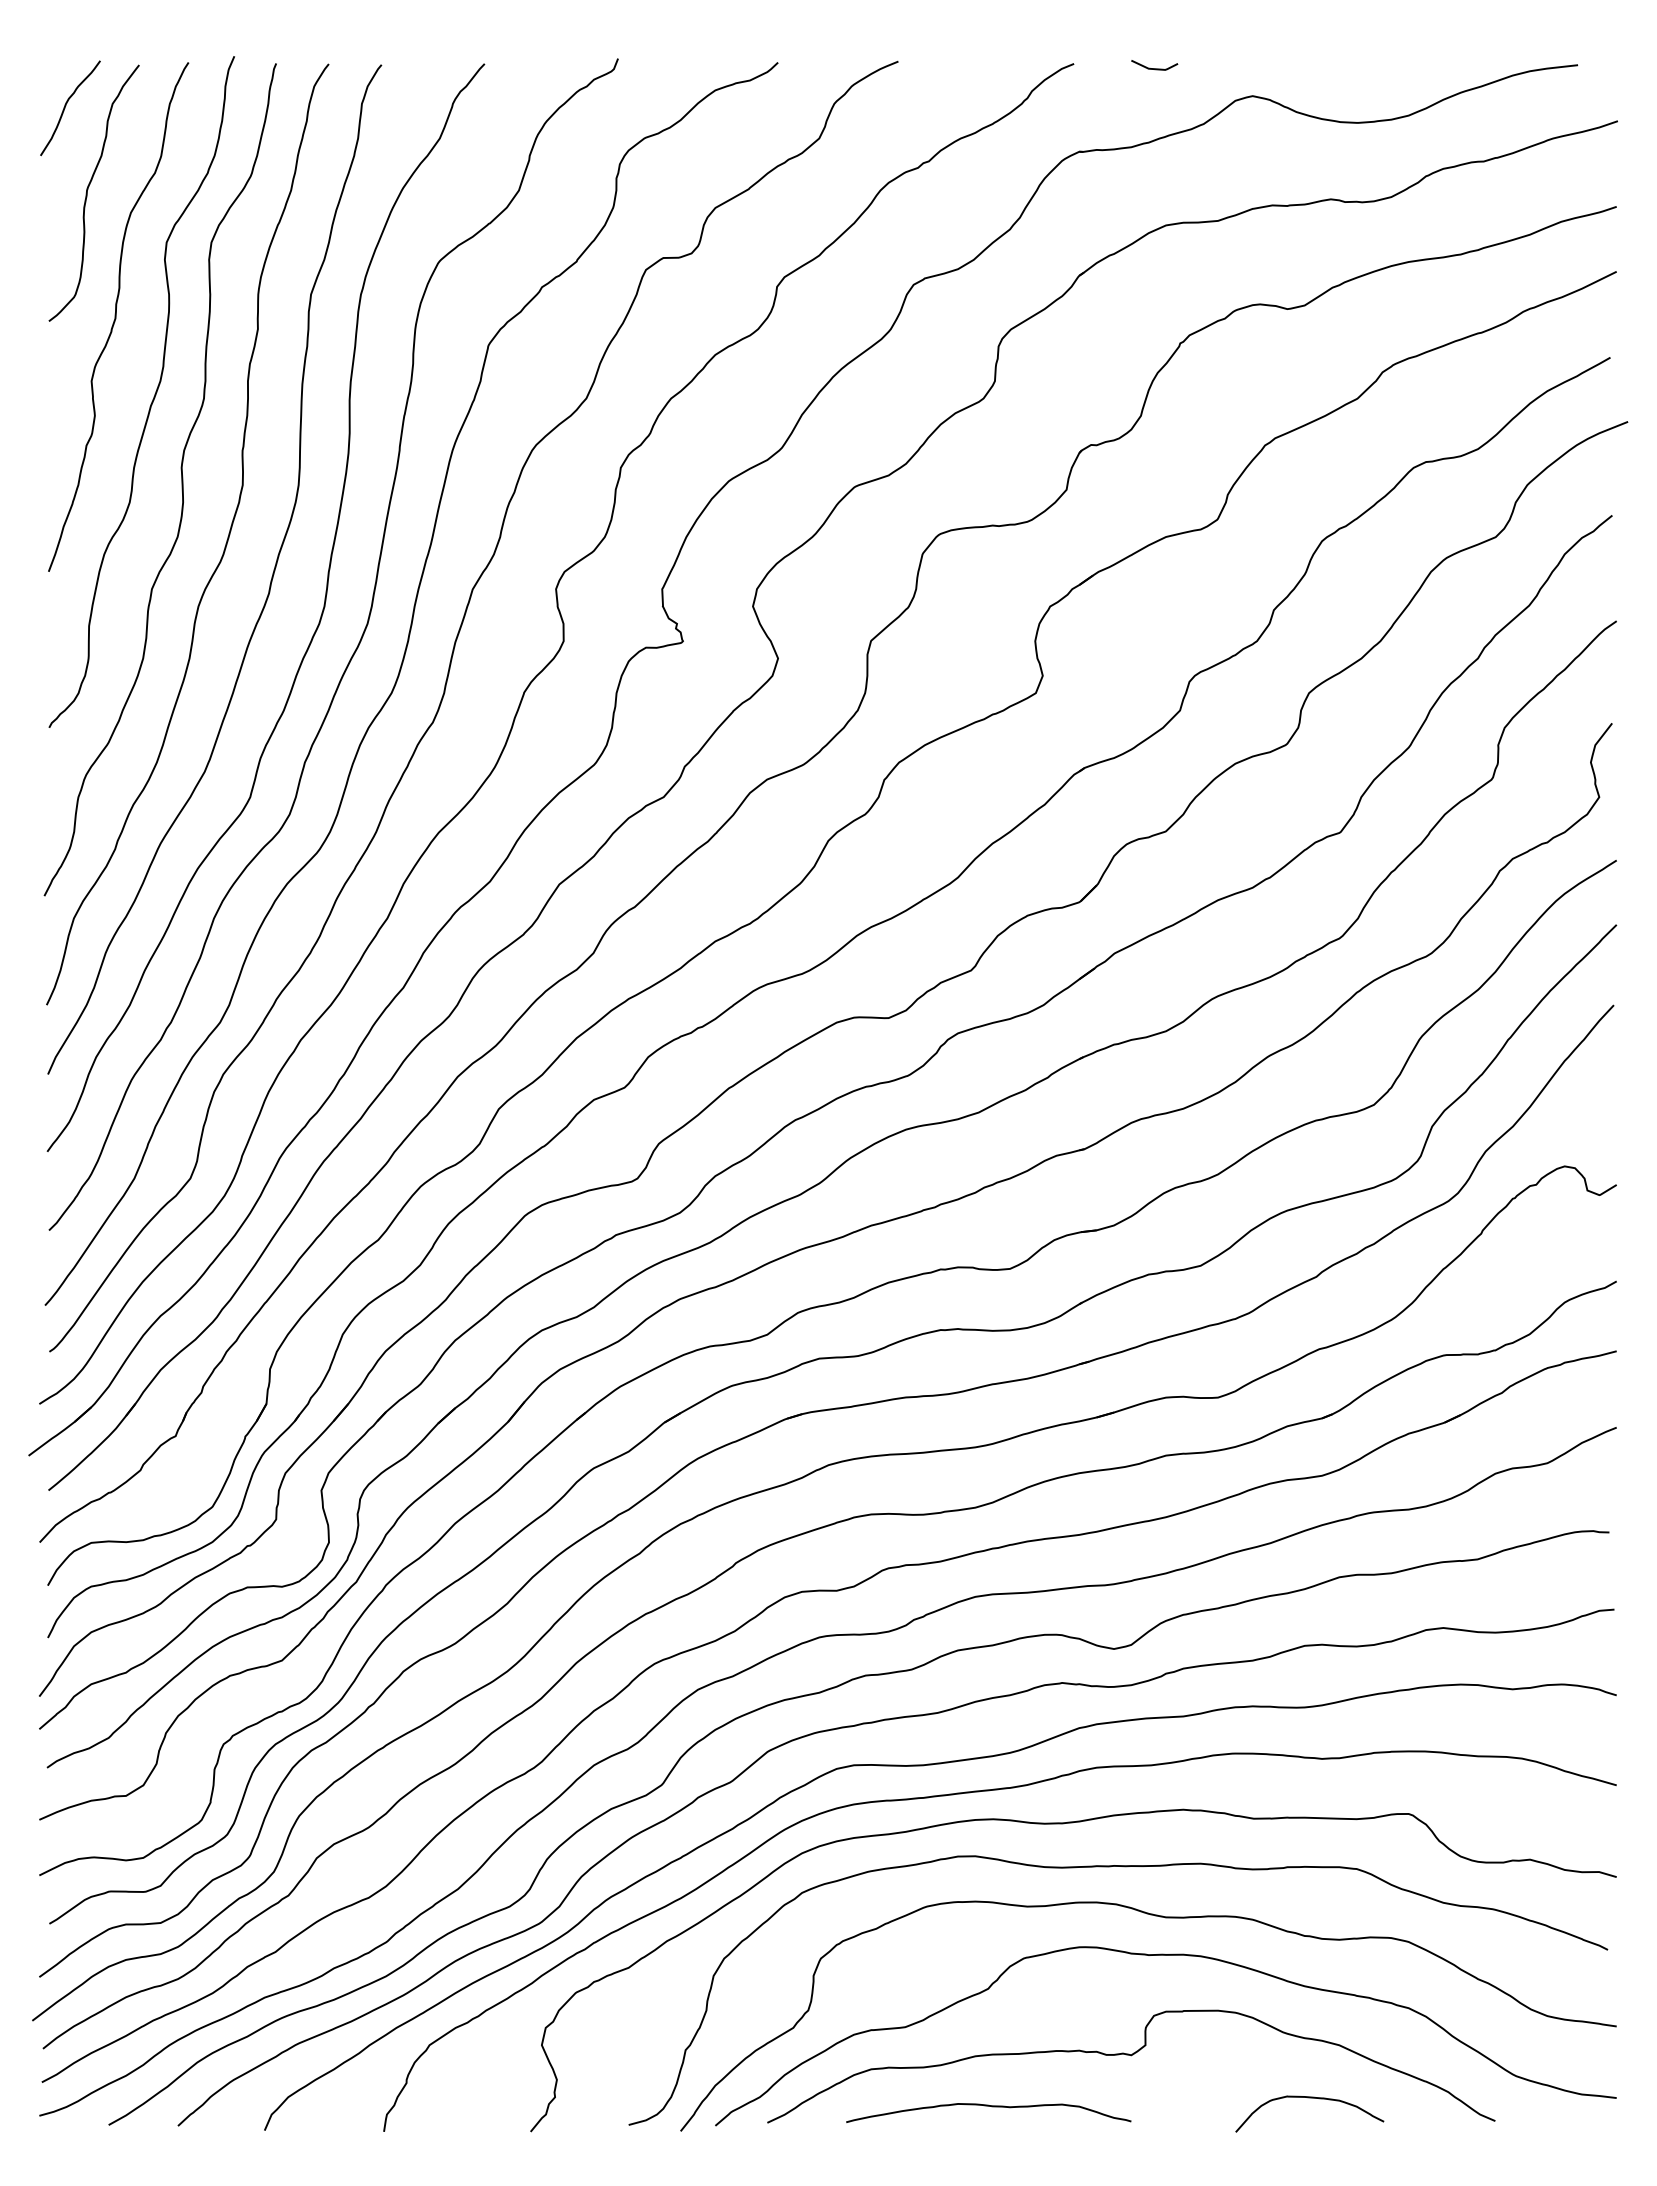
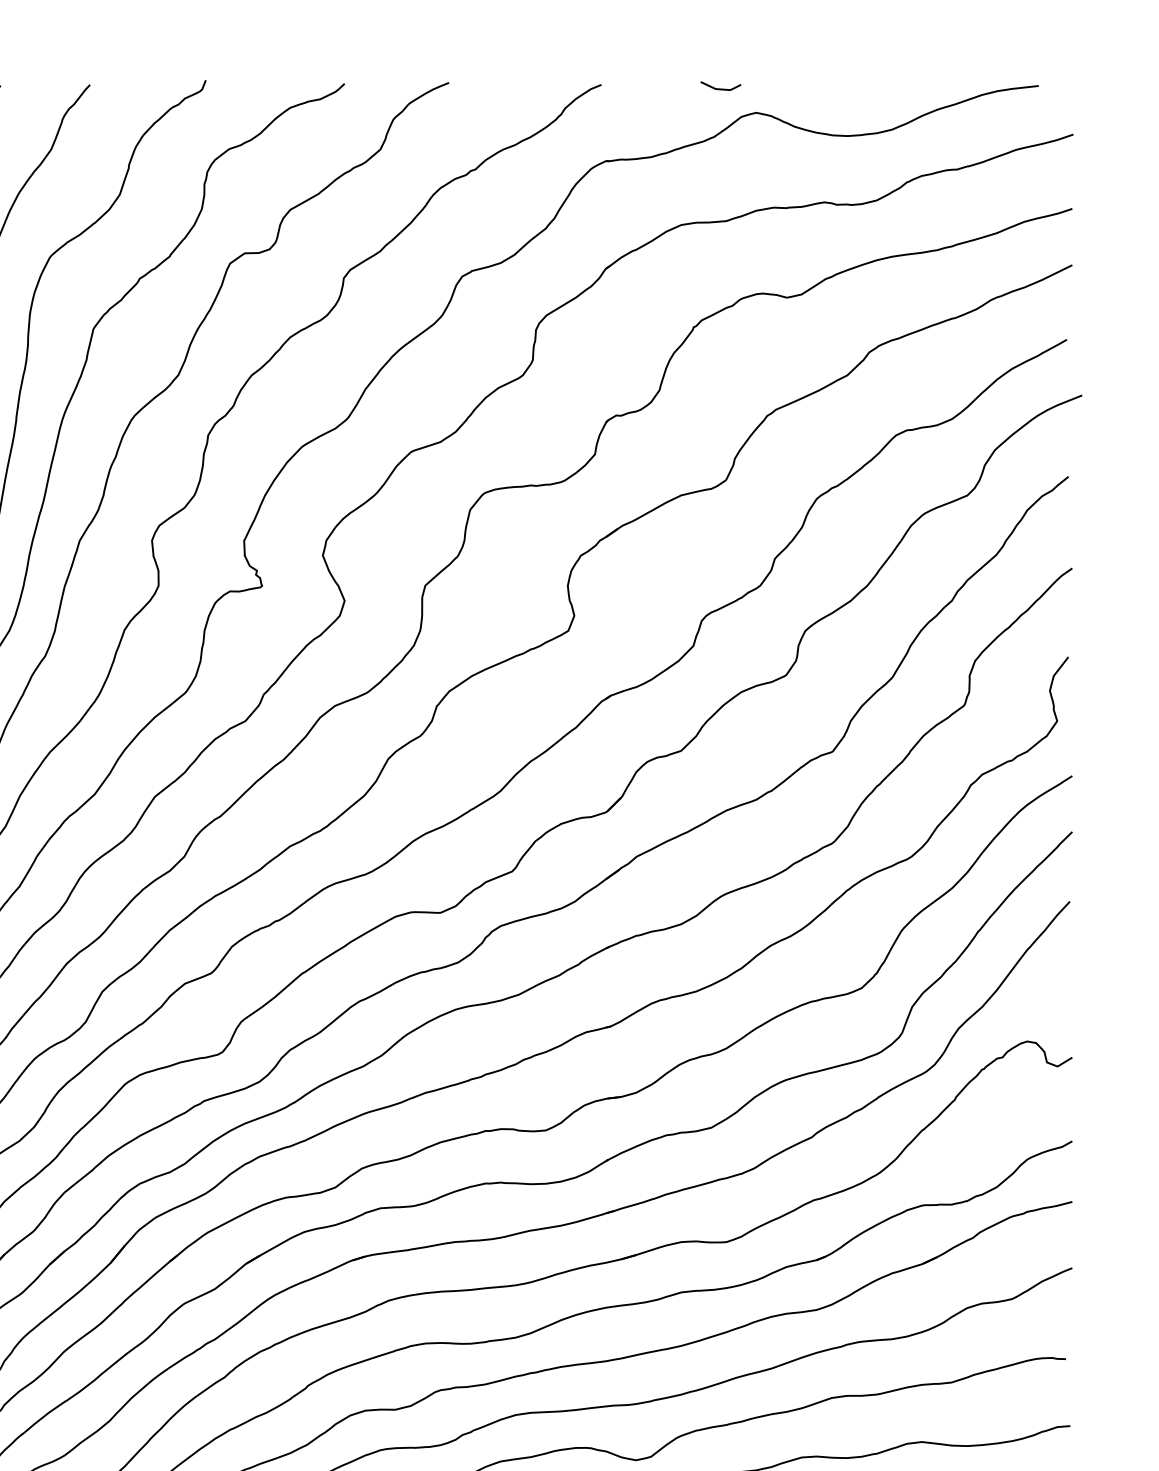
line: (1154, 68) -> (720, 88), moved

